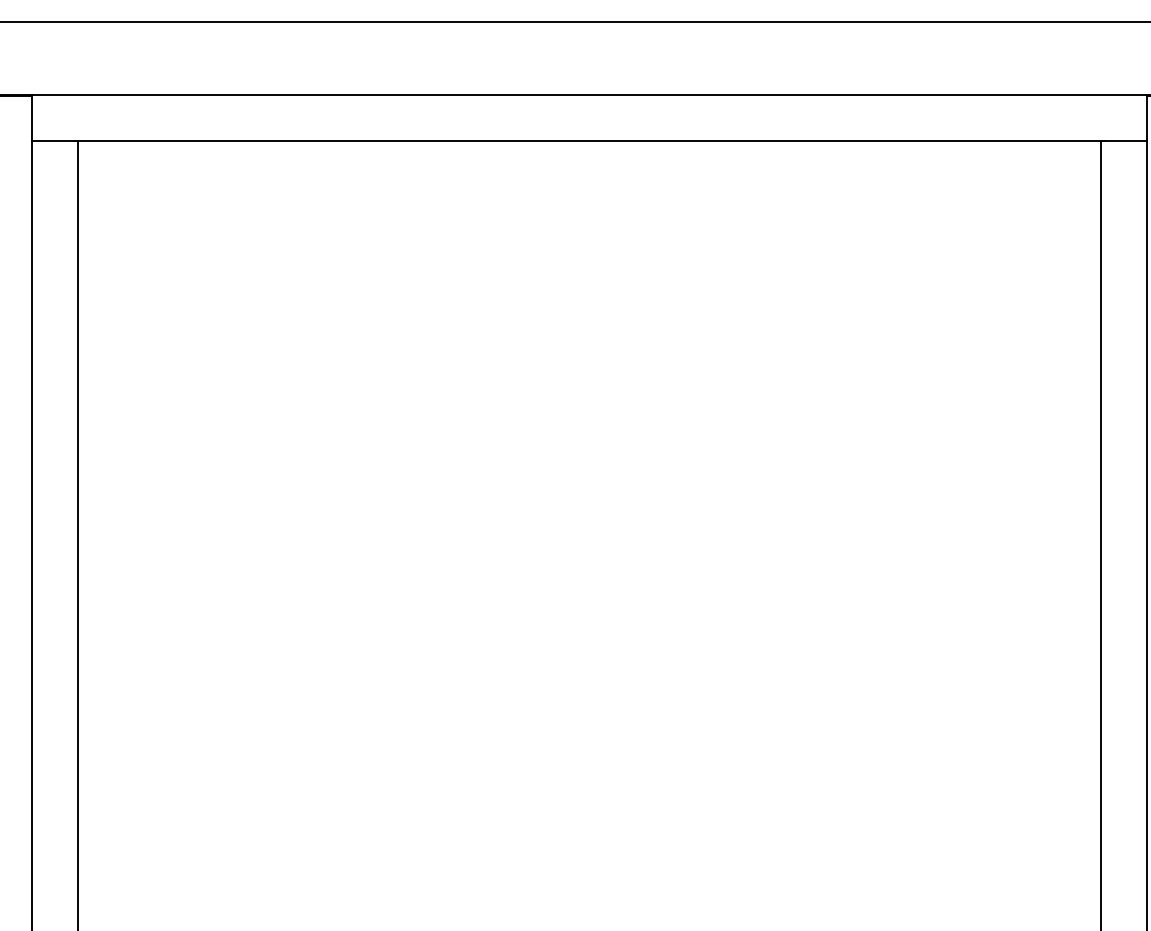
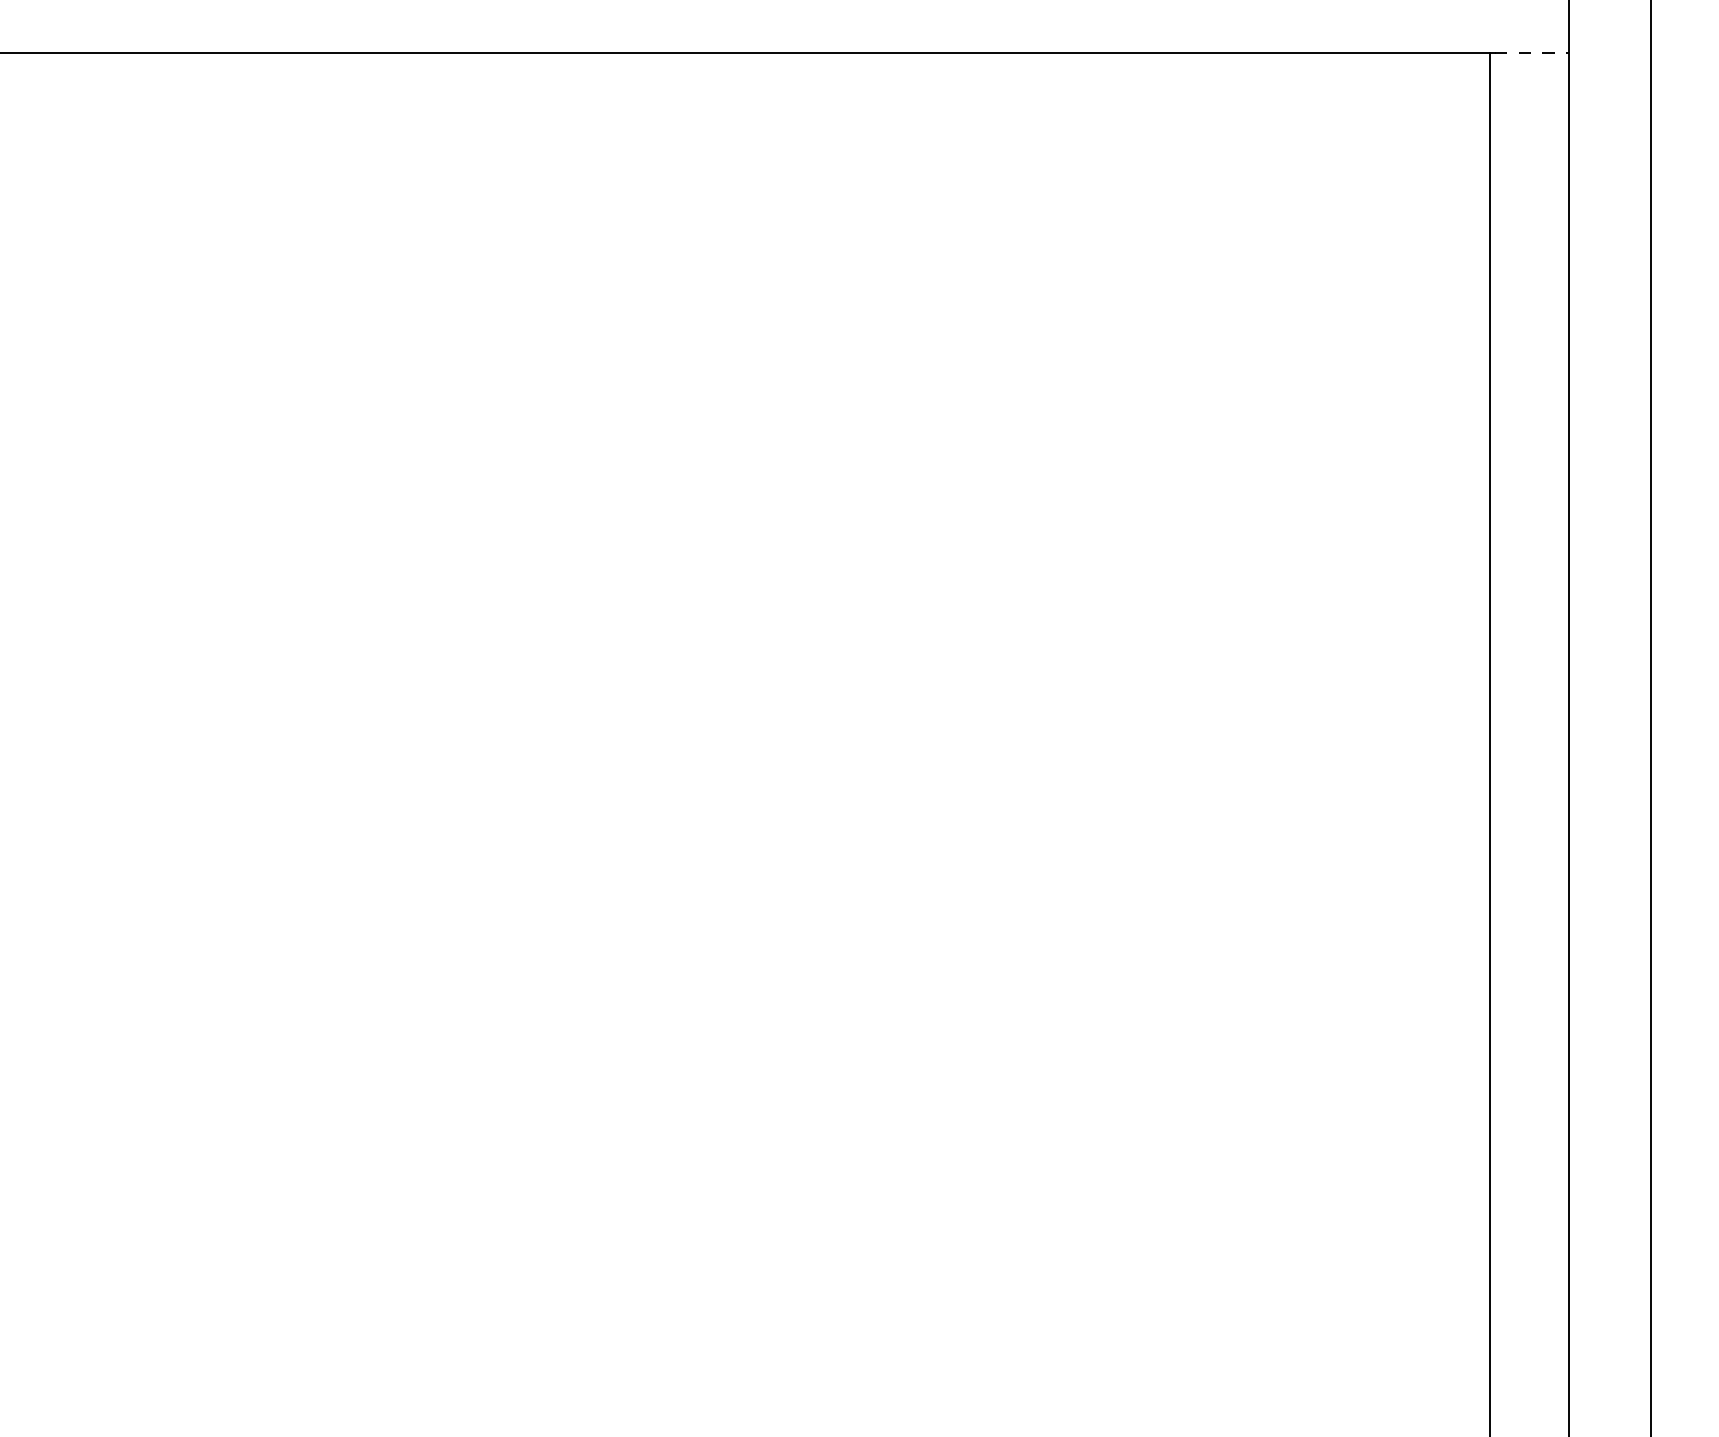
line: (1125, 140) -> (1532, 52), solid -> dashed

